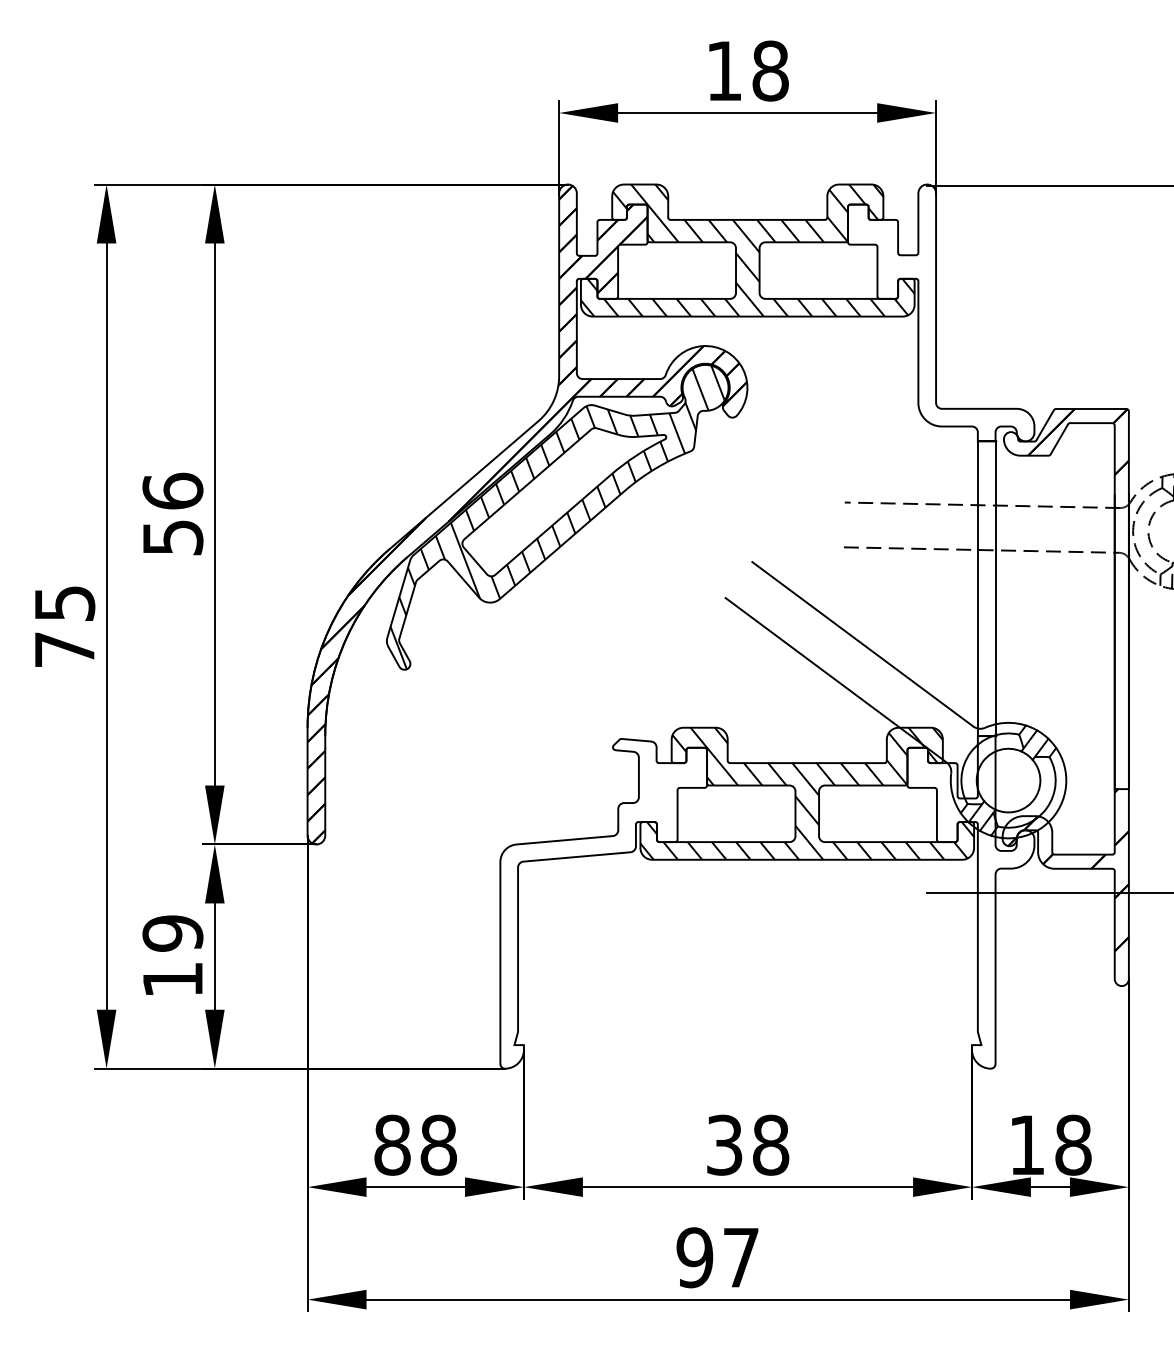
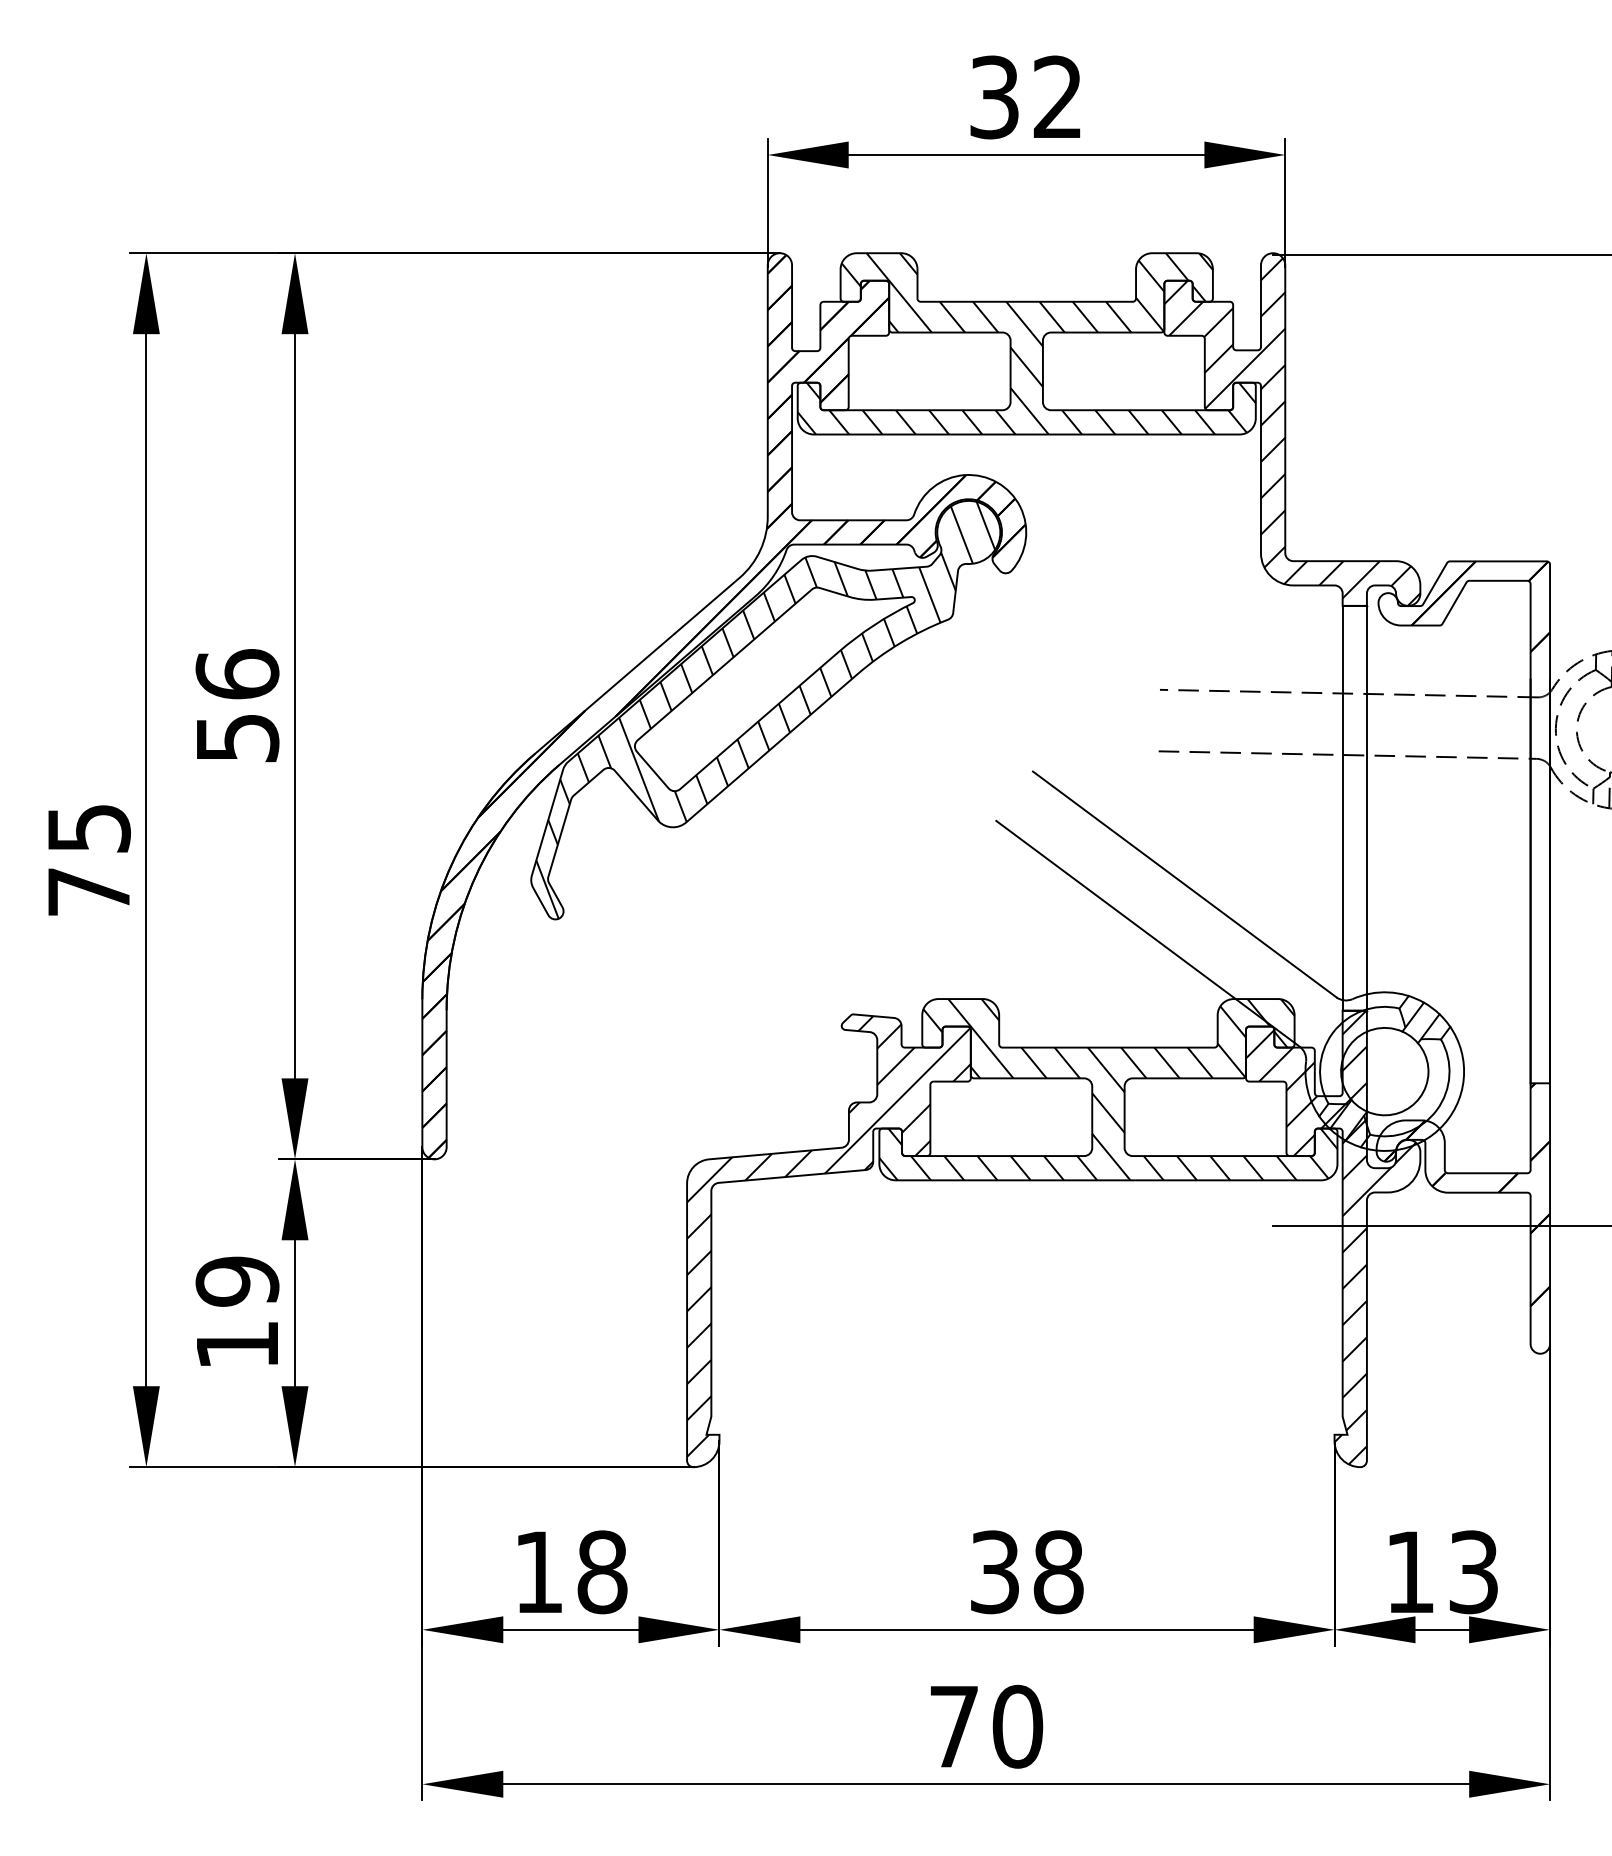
text: (747, 70) -> (1026, 96), 18 -> 32
hatch: (941, 314) -> (1292, 431), added
hatch: (603, 900) -> (828, 1236), added
hatch: (969, 901) -> (1331, 1237), added
text: (392, 1144) -> (538, 1571), 88 -> 18
text: (1073, 1144) -> (1473, 1571), 18 -> 13
text: (717, 1257) -> (985, 1726), 97 -> 70

